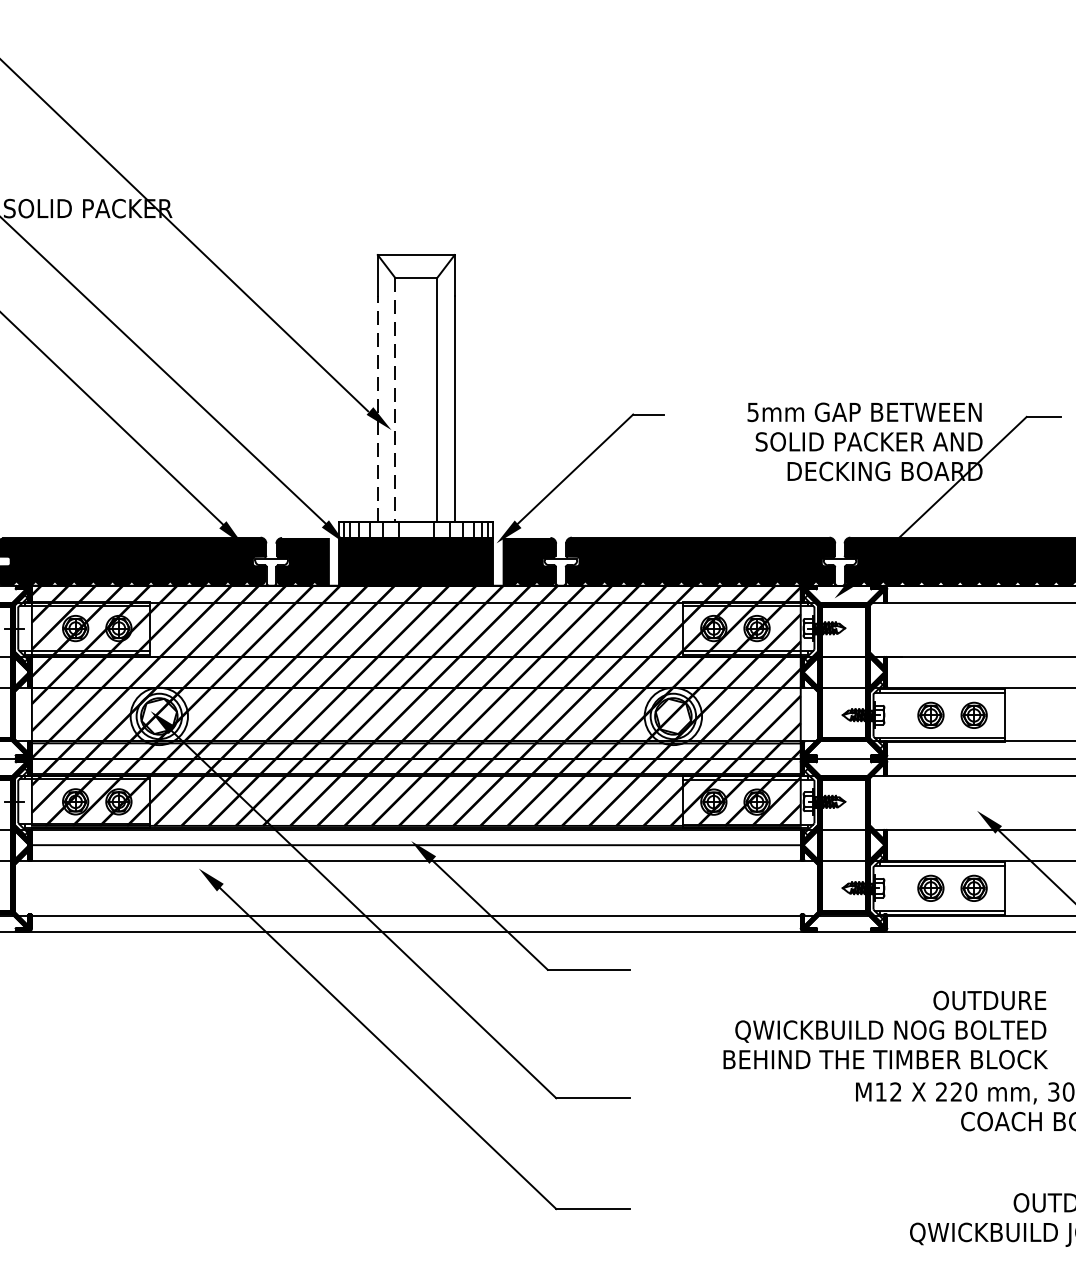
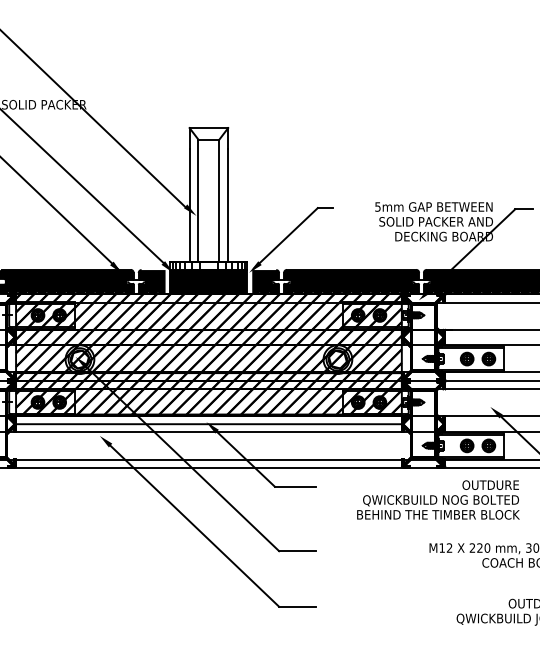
line: (395, 401) -> (198, 201), dashed -> solid
line: (377, 409) -> (189, 205), dashed -> solid
text: (885, 1029) -> (438, 499), moved

